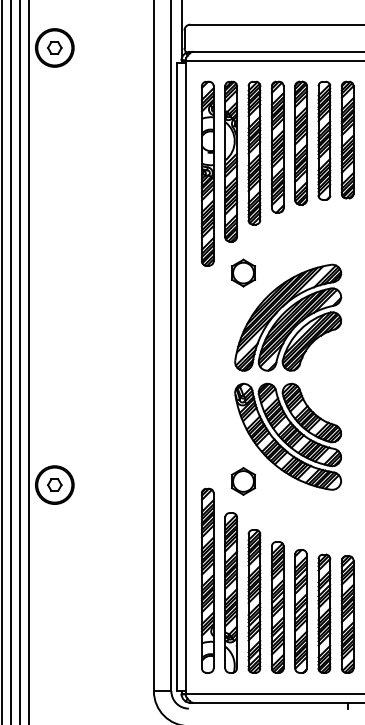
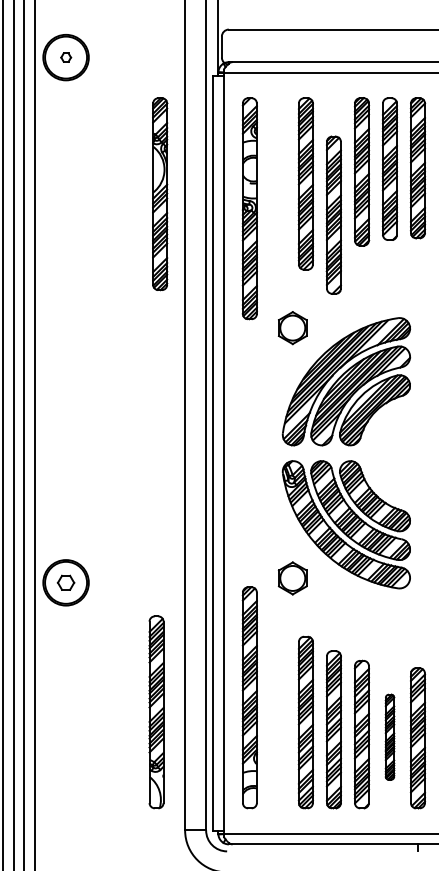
part: (54, 47) -> (65, 57), size x0.6
part: (277, 146) -> (333, 214), moved
part: (231, 161) -> (160, 193), moved
part: (230, 592) -> (155, 711), moved
part: (324, 613) -> (390, 737), size x0.6

